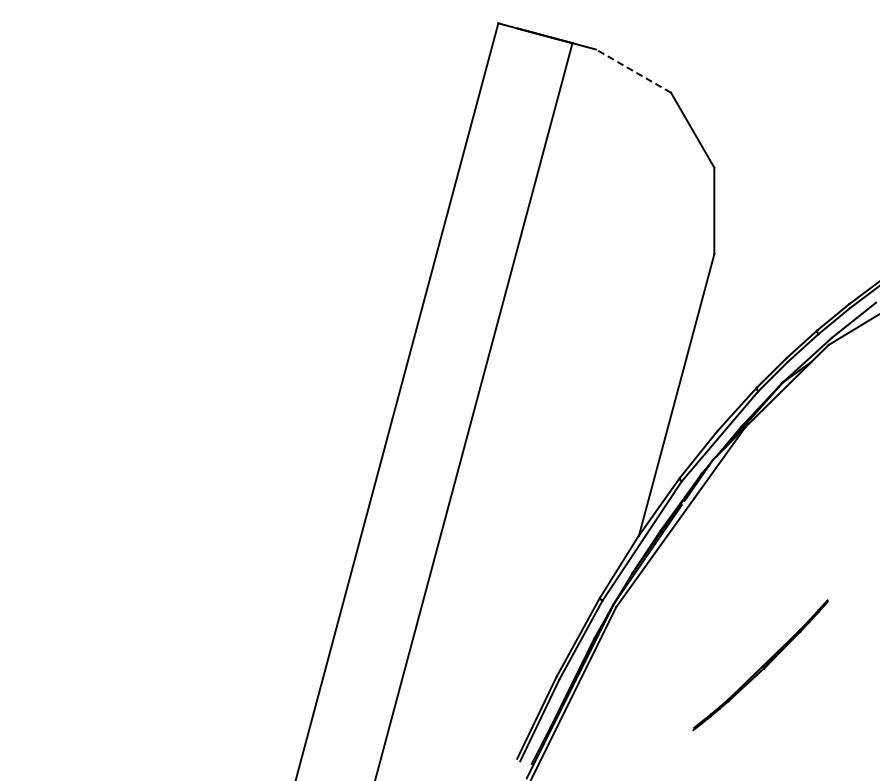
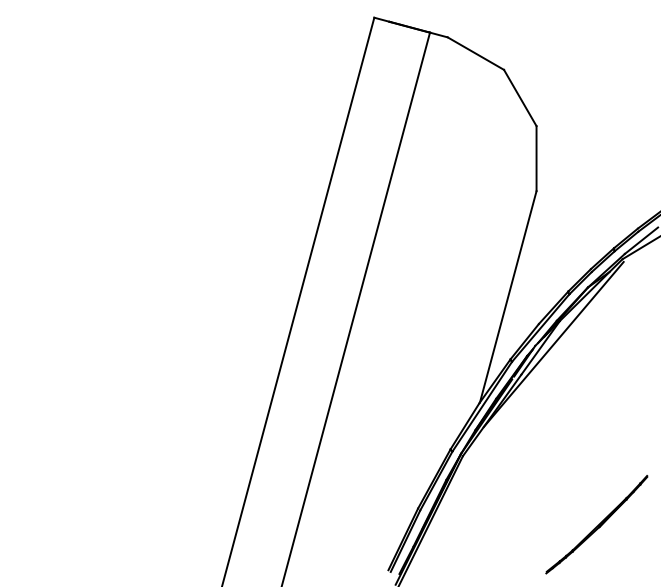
line: (633, 70) -> (475, 53), dashed -> solid
line: (736, 458) -> (553, 344), added
part: (760, 665) -> (596, 524), moved

